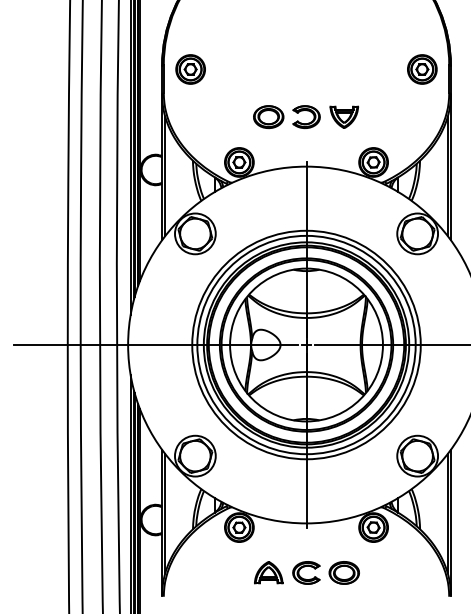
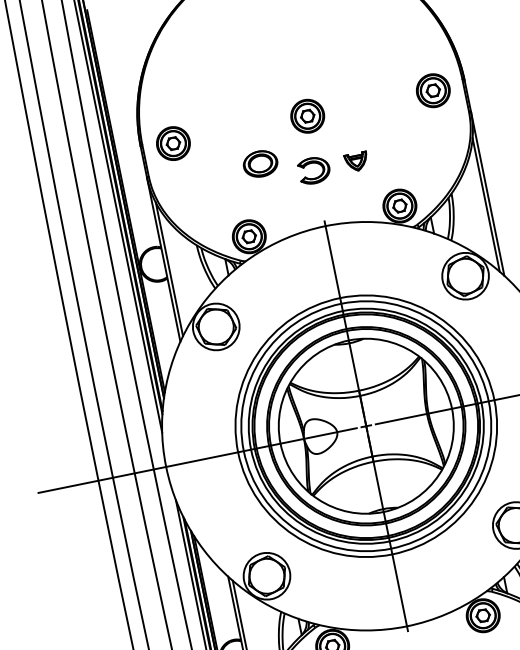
part: (310, 69) -> (307, 116), added
part: (344, 116) -> (356, 161), size x0.7
part: (268, 117) -> (260, 164), moved

